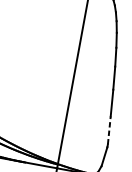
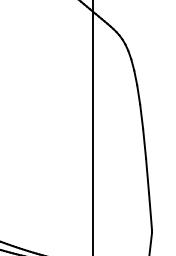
line: (109, 129) -> (150, 210), dashed -> solid

